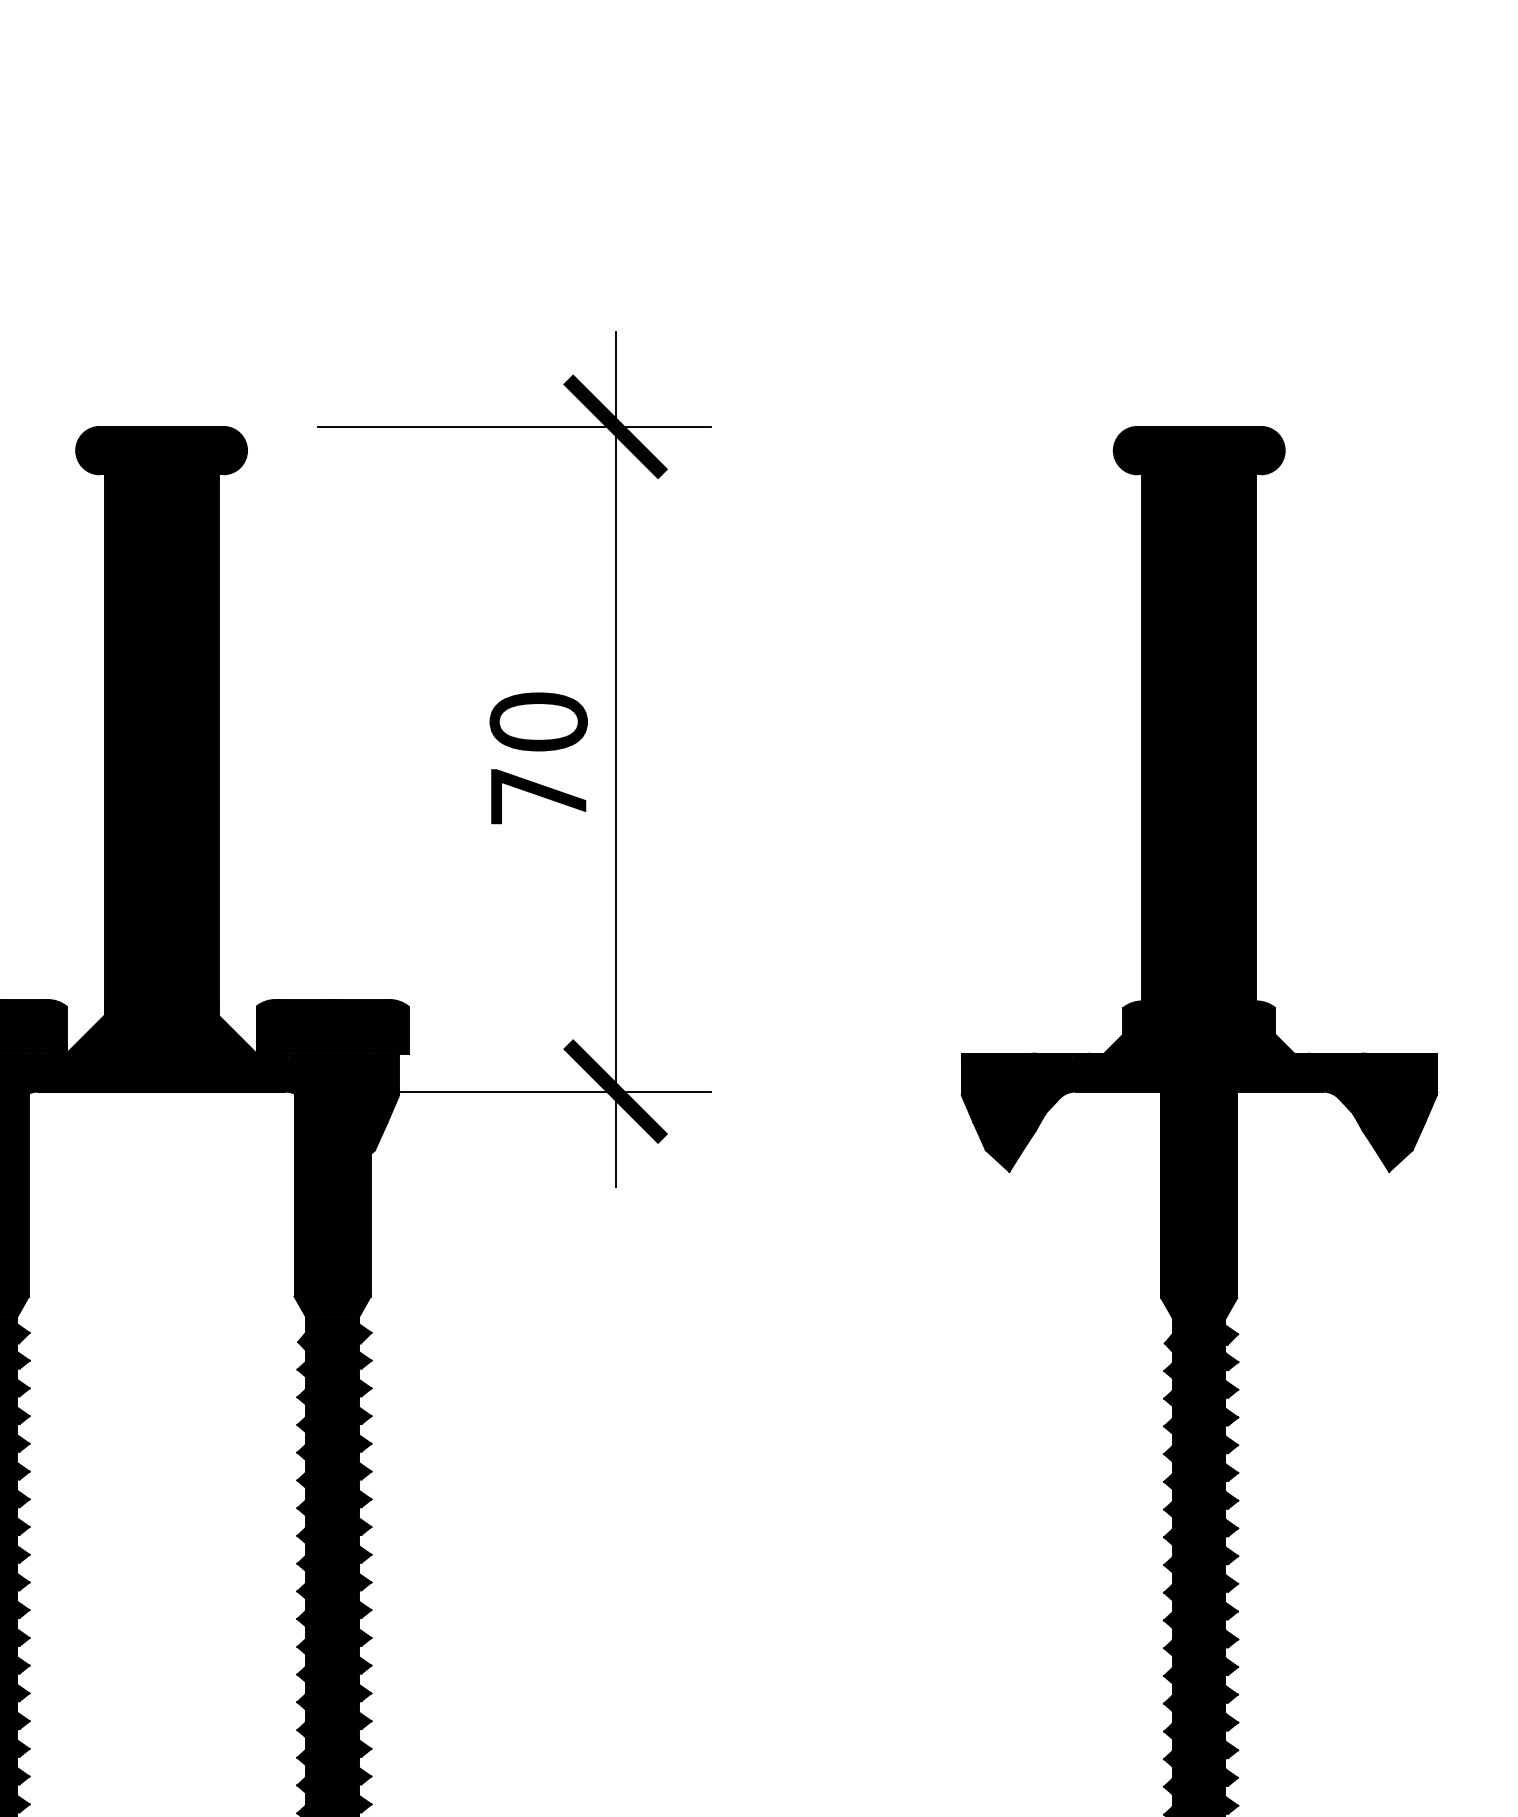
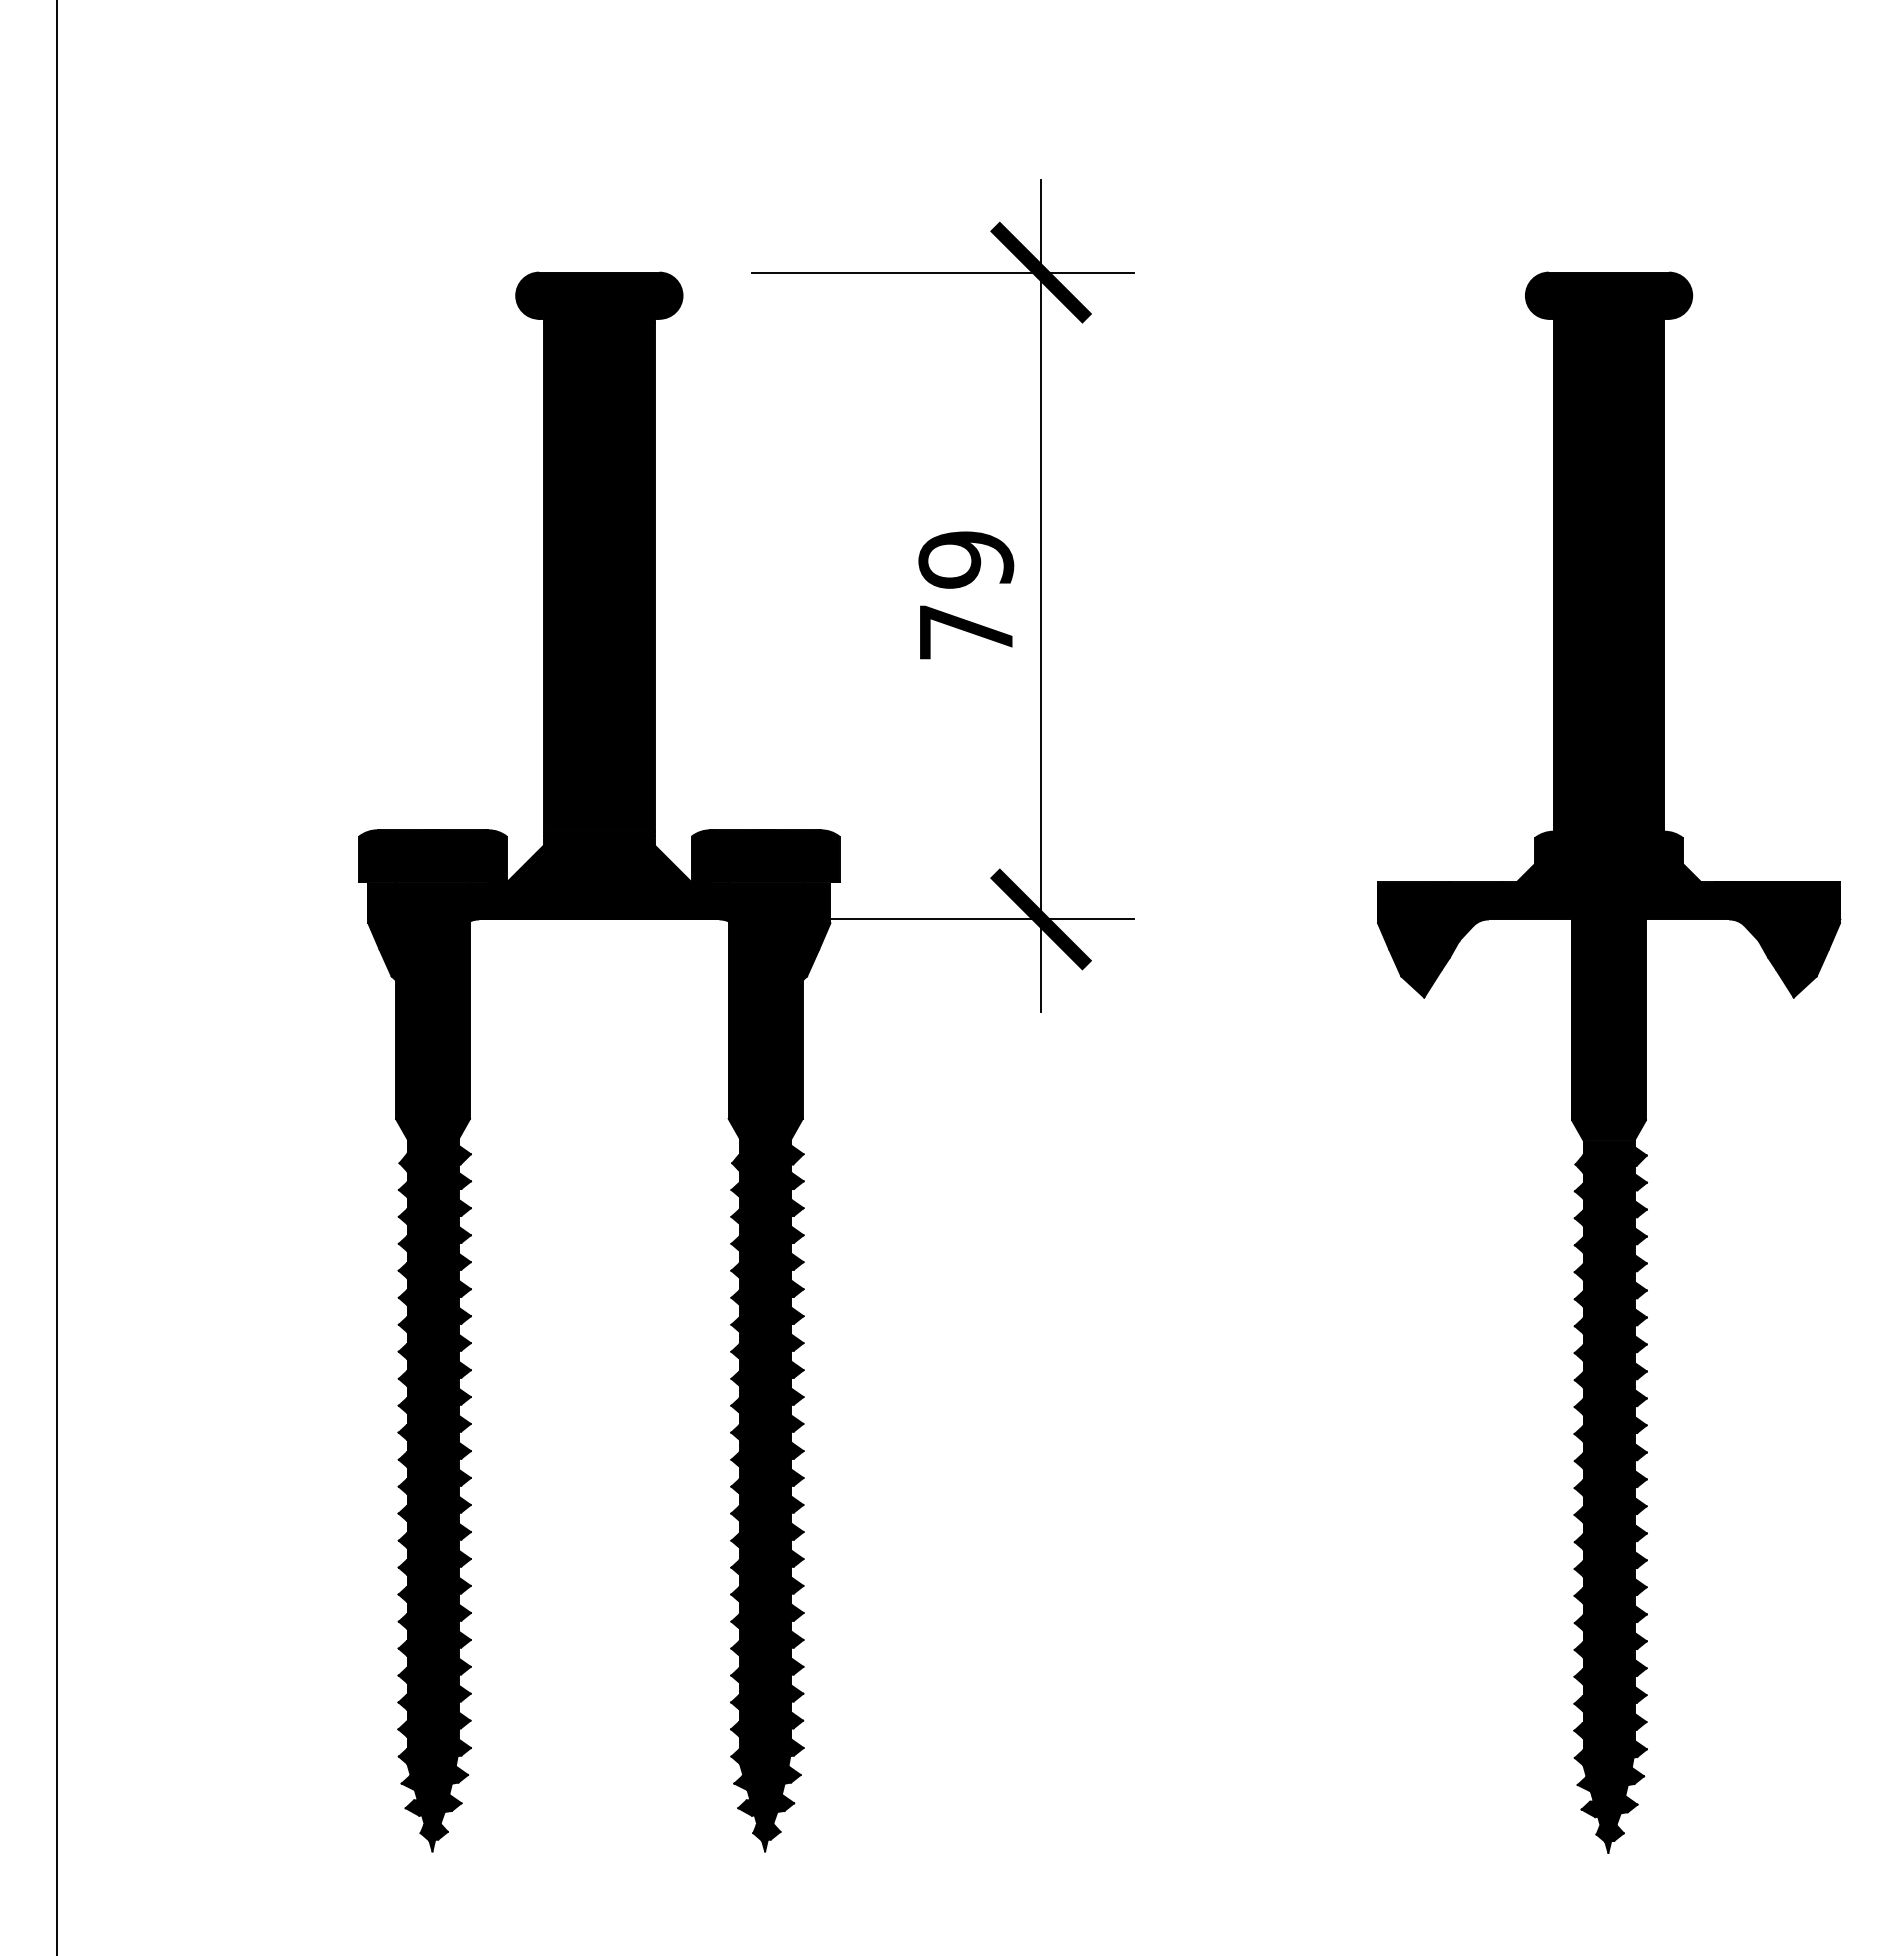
text: (538, 721) -> (966, 559), 70 -> 79

